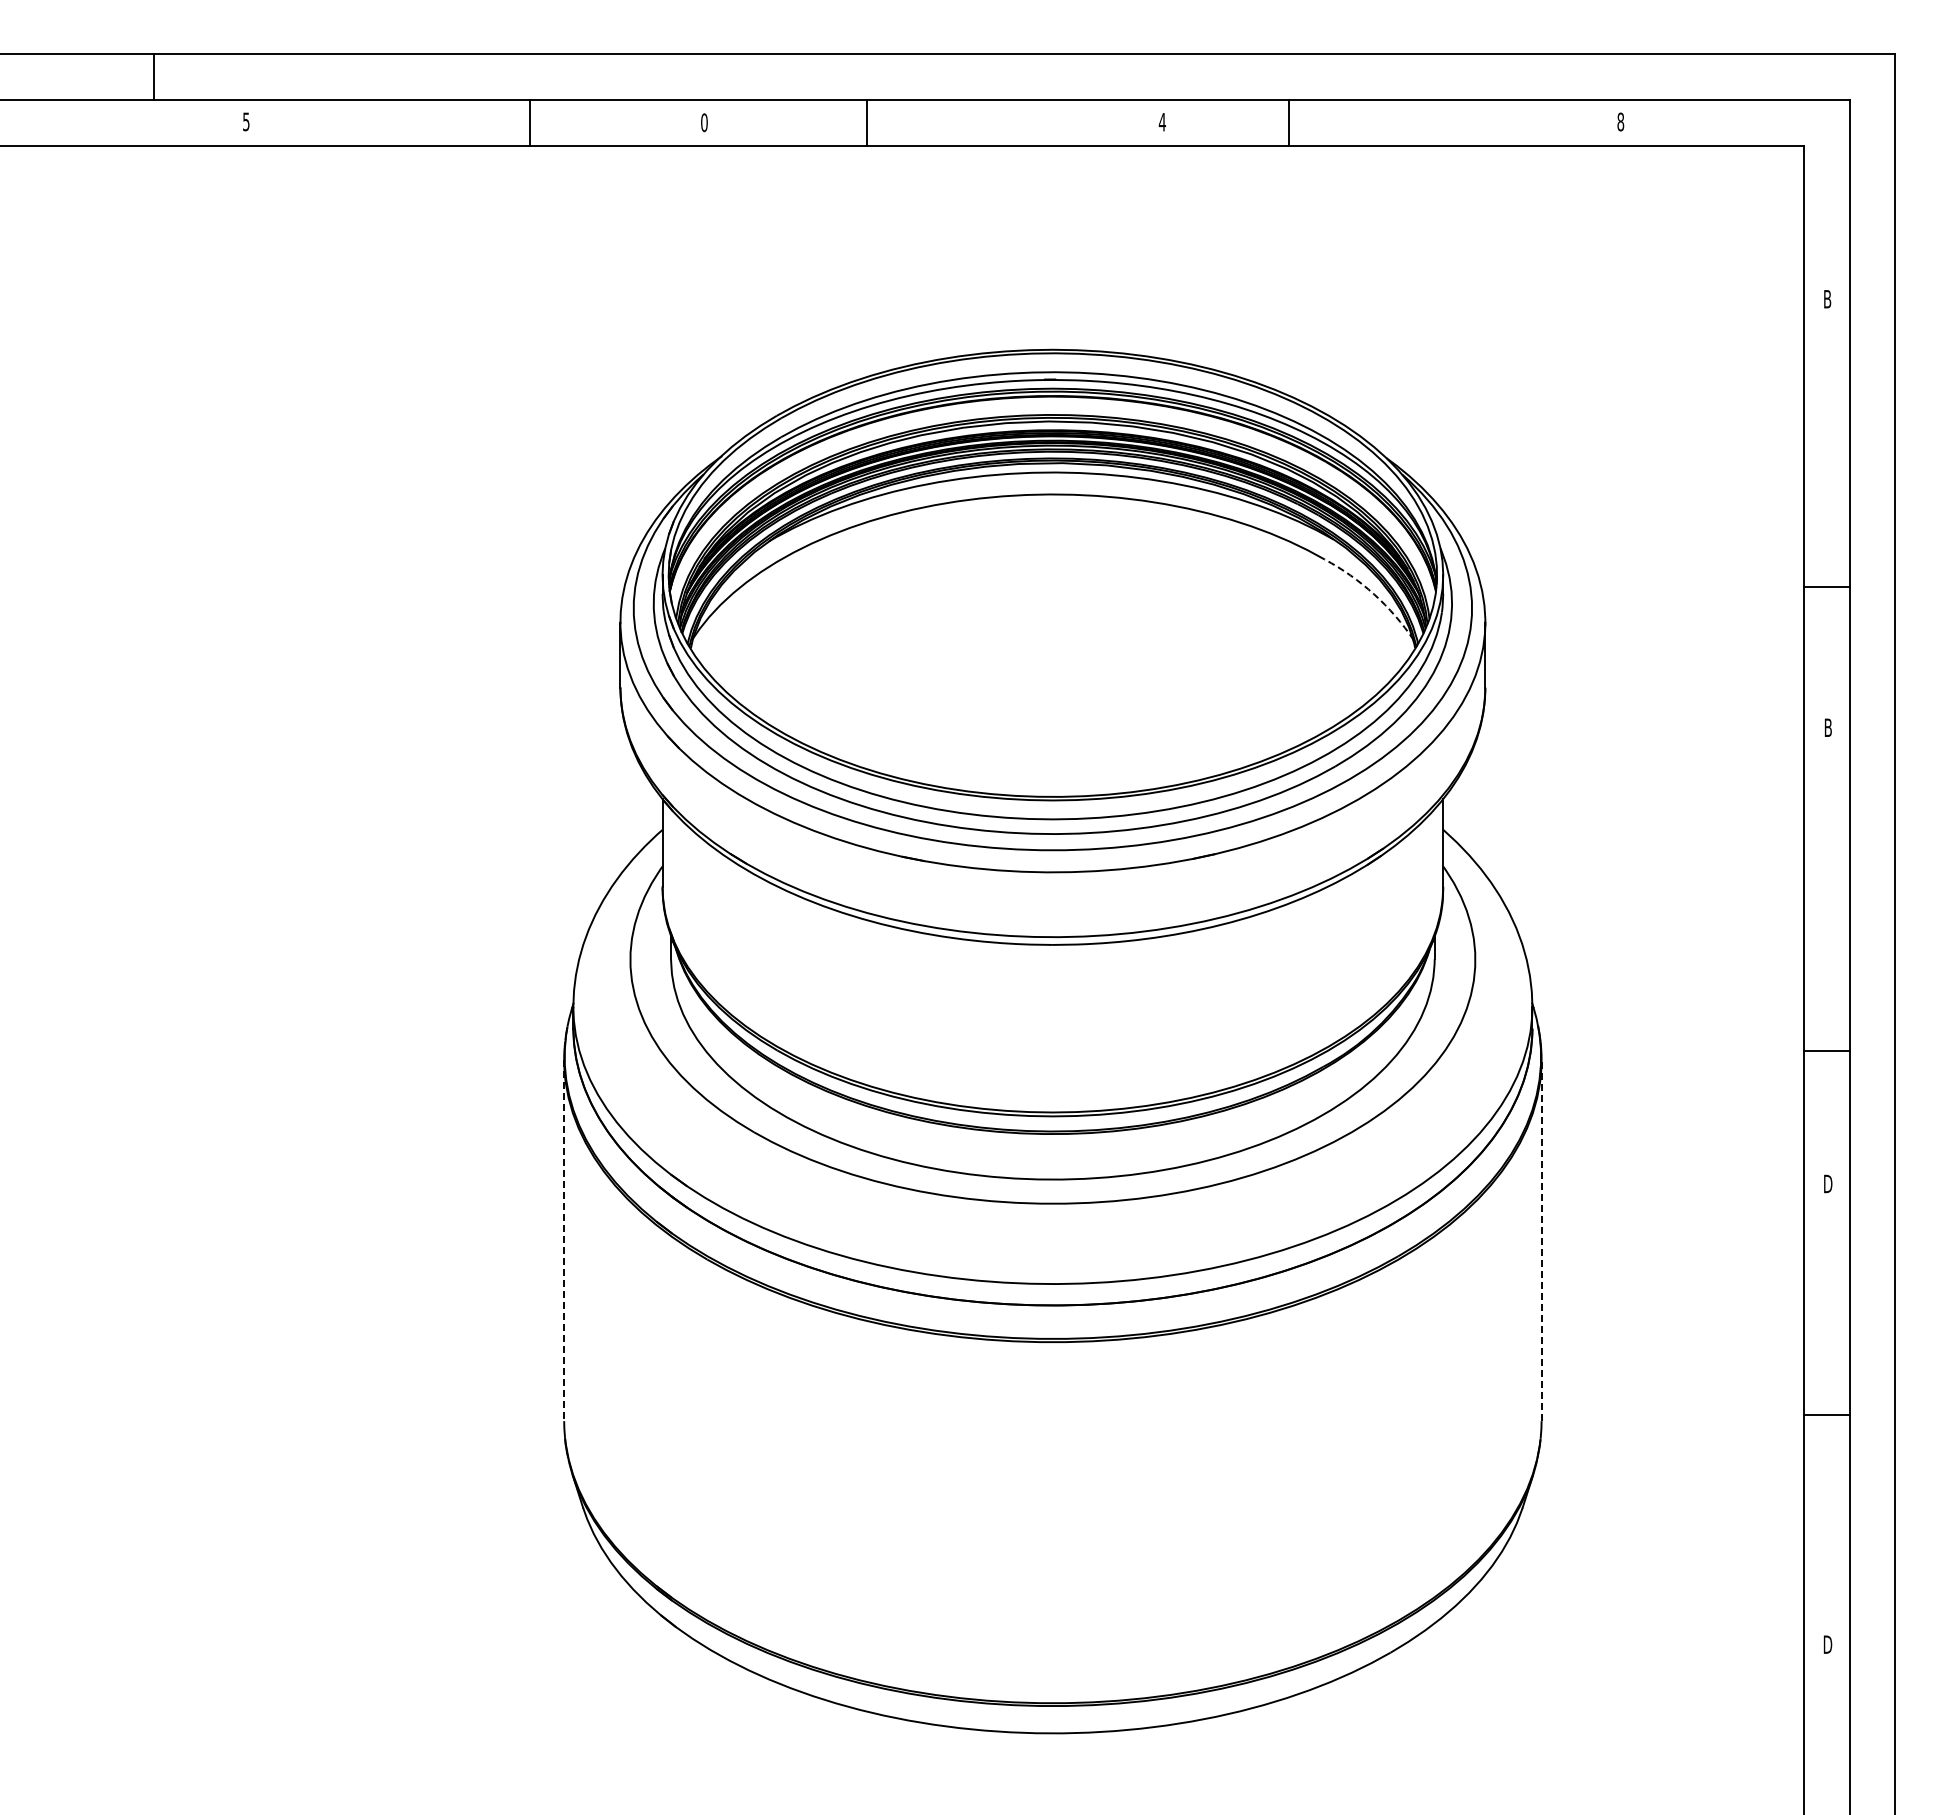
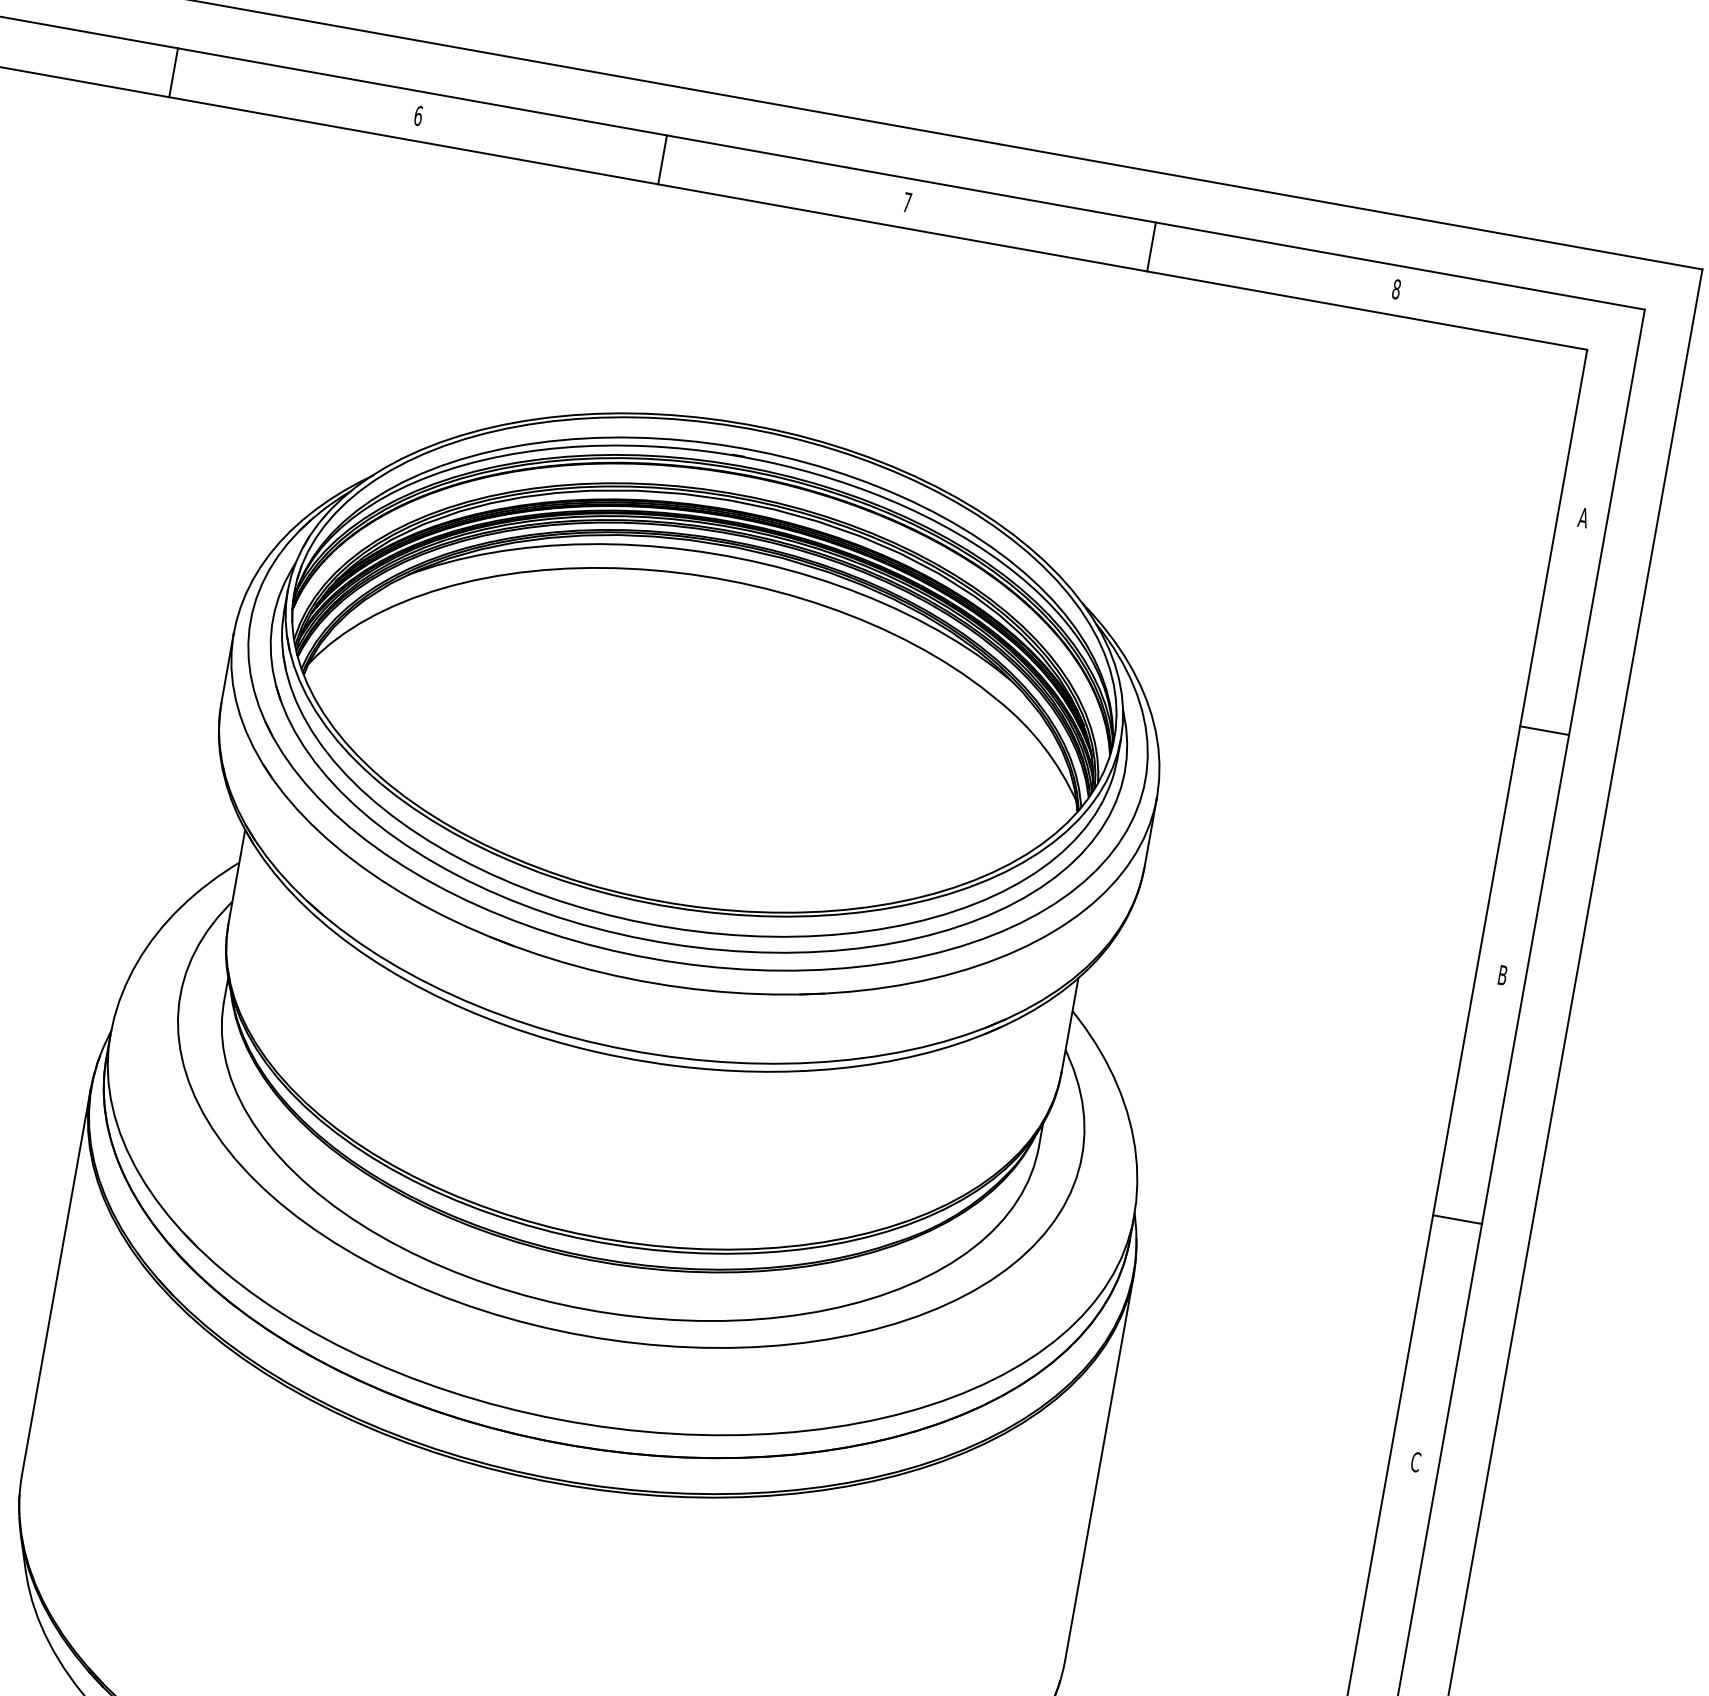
text: (704, 122) -> (418, 115), 0 -> 6
text: (1162, 122) -> (907, 202), 4 -> 7
line: (530, 123) -> (174, 73), moved
line: (867, 123) -> (662, 160), moved
line: (1289, 123) -> (1151, 247), moved
text: (1827, 299) -> (1583, 518), B -> A
line: (1826, 586) -> (1544, 730), moved
arc: (1374, 594) -> (1043, 746), dashed -> solid
line: (1826, 1051) -> (1457, 1220), moved
text: (1828, 1183) -> (1416, 1461), D -> C
line: (564, 1240) -> (56, 1282), dashed -> solid
line: (1541, 1240) -> (1099, 1467), dashed -> solid

